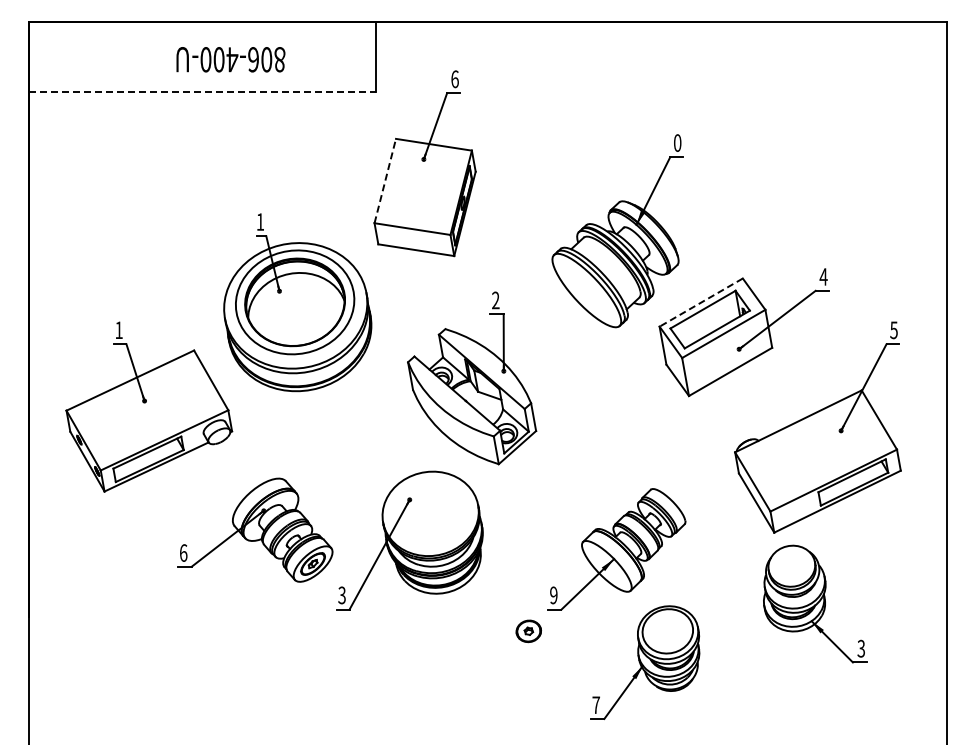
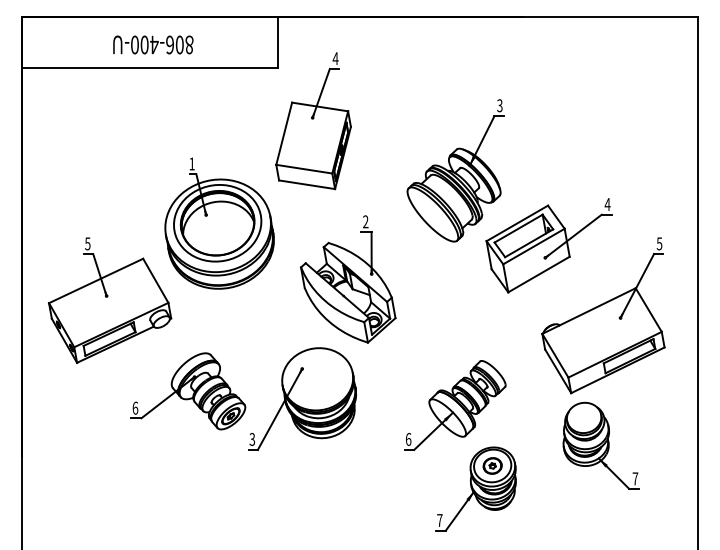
text: (230, 59) -> (153, 44), moved
text: (454, 79) -> (335, 58), 6 -> 4
line: (202, 91) -> (149, 67), dashed -> solid
text: (677, 142) -> (499, 105), 0 -> 3
line: (385, 181) -> (284, 134), dashed -> solid
line: (700, 302) -> (516, 223), dashed -> solid
text: (118, 330) -> (87, 244), 1 -> 5
text: (553, 595) -> (408, 439), 9 -> 6
part: (528, 631) -> (492, 466), moved
text: (861, 648) -> (635, 478), 3 -> 7

